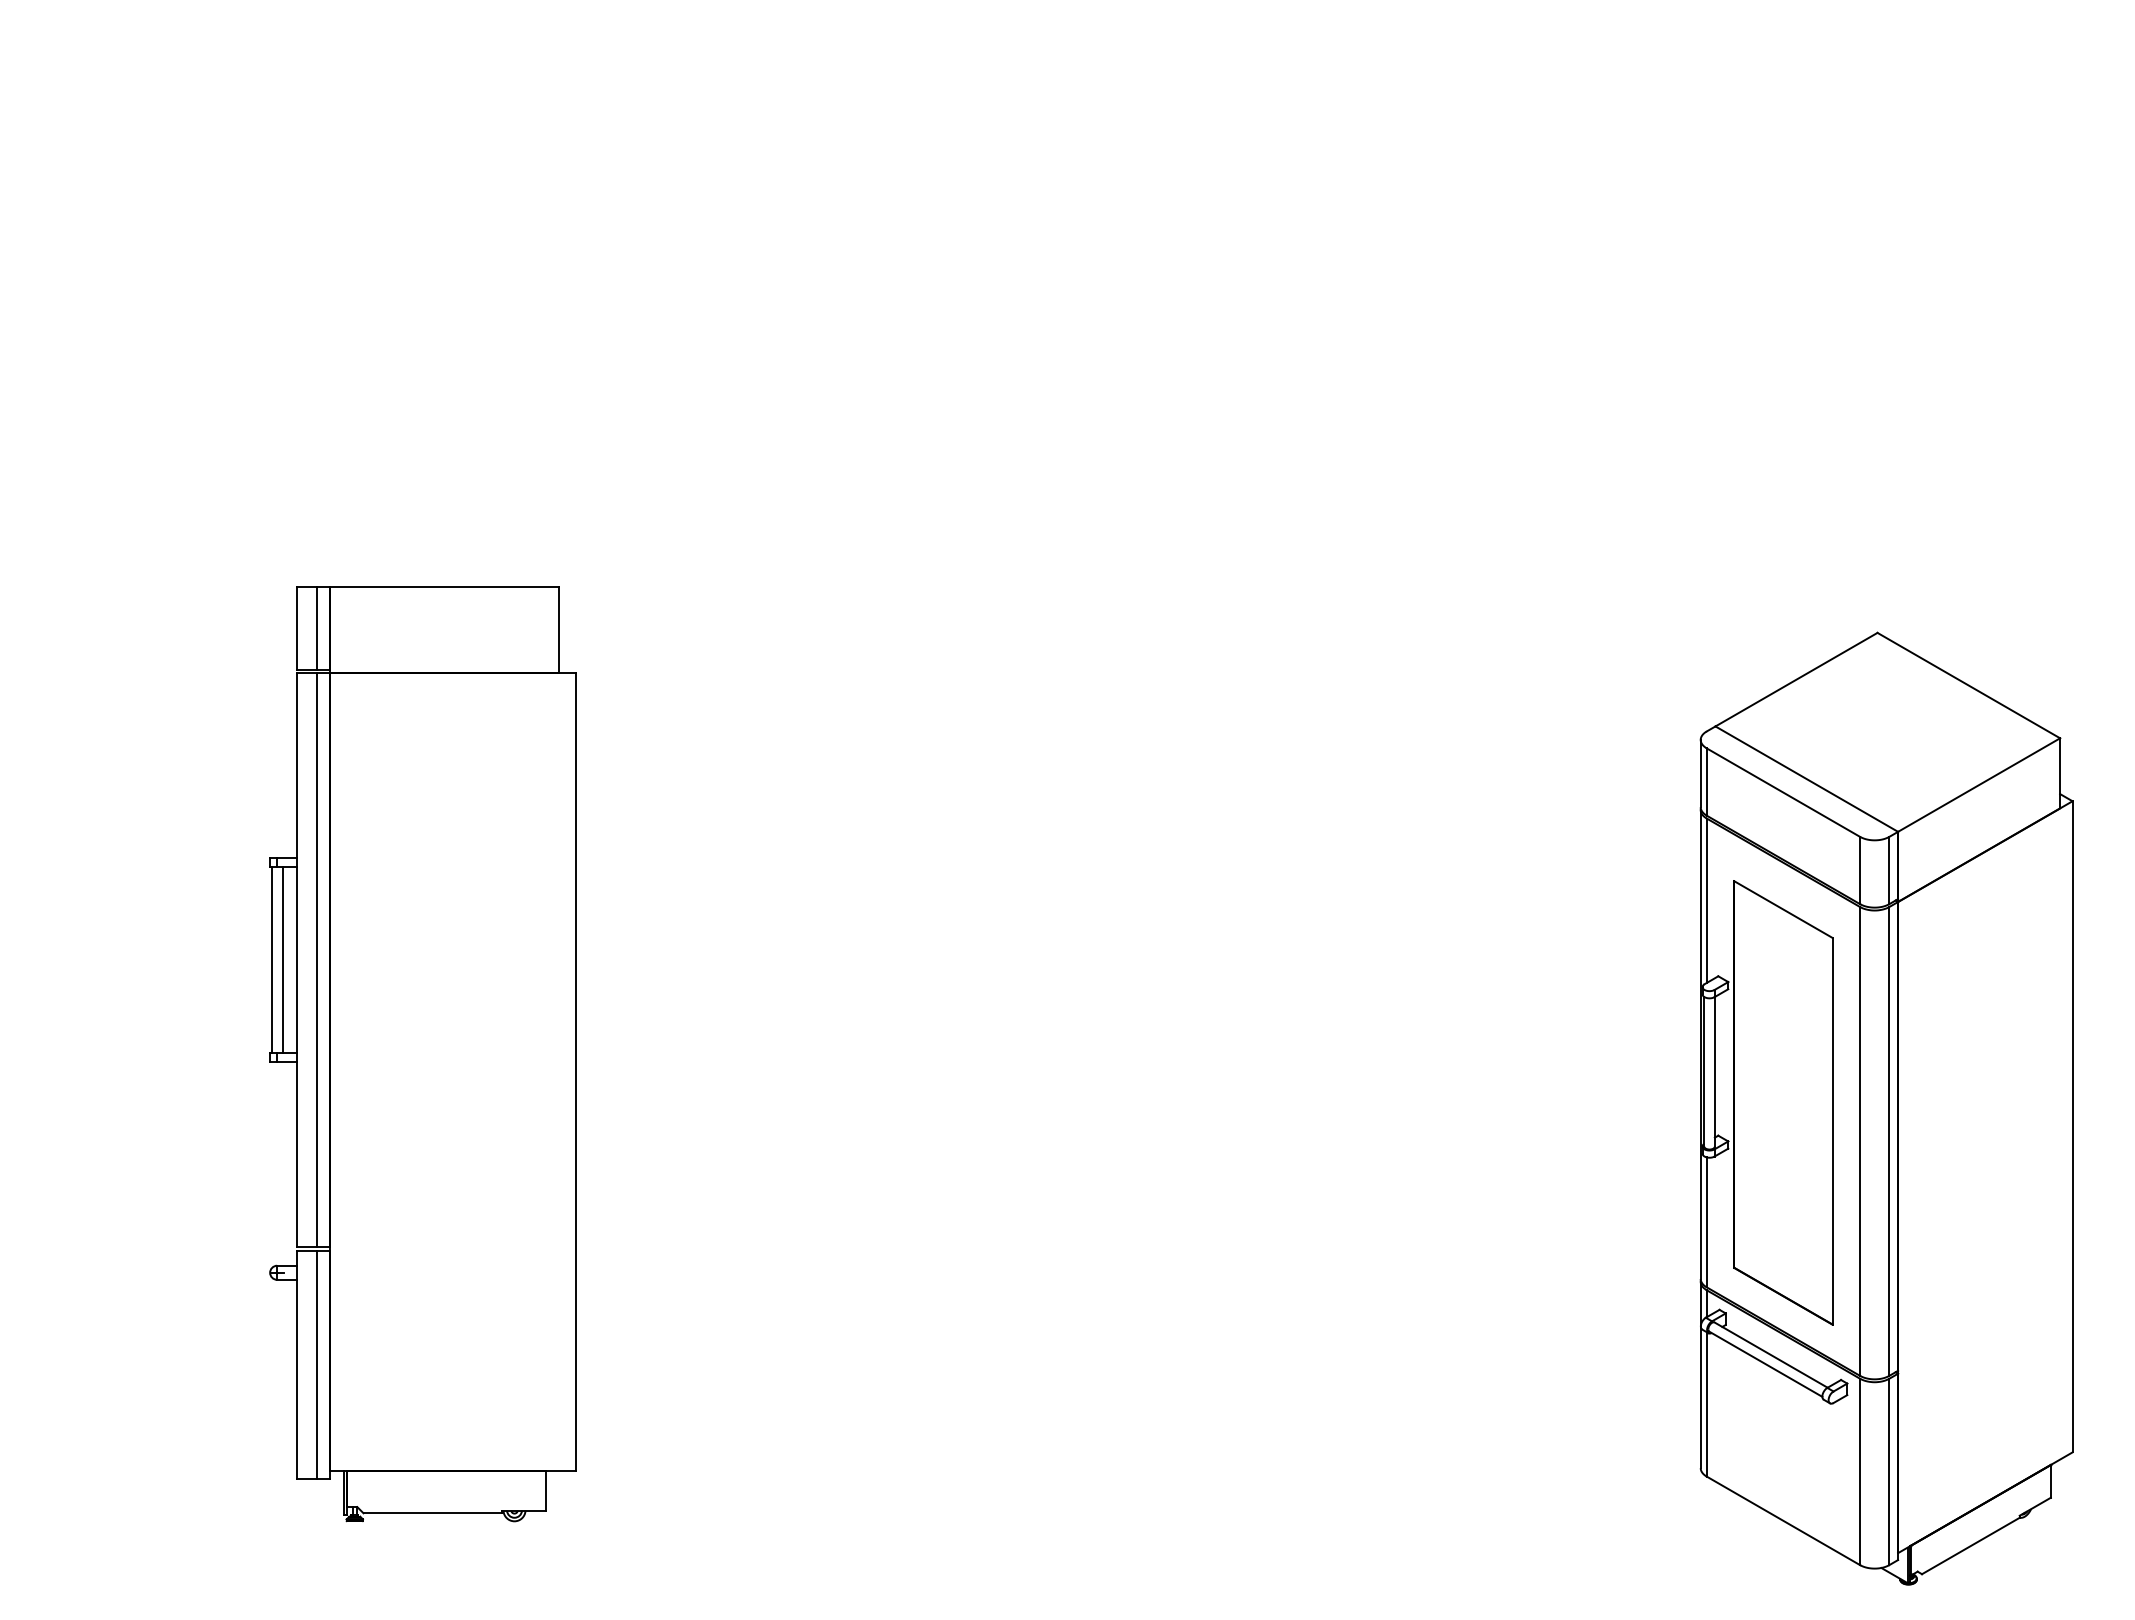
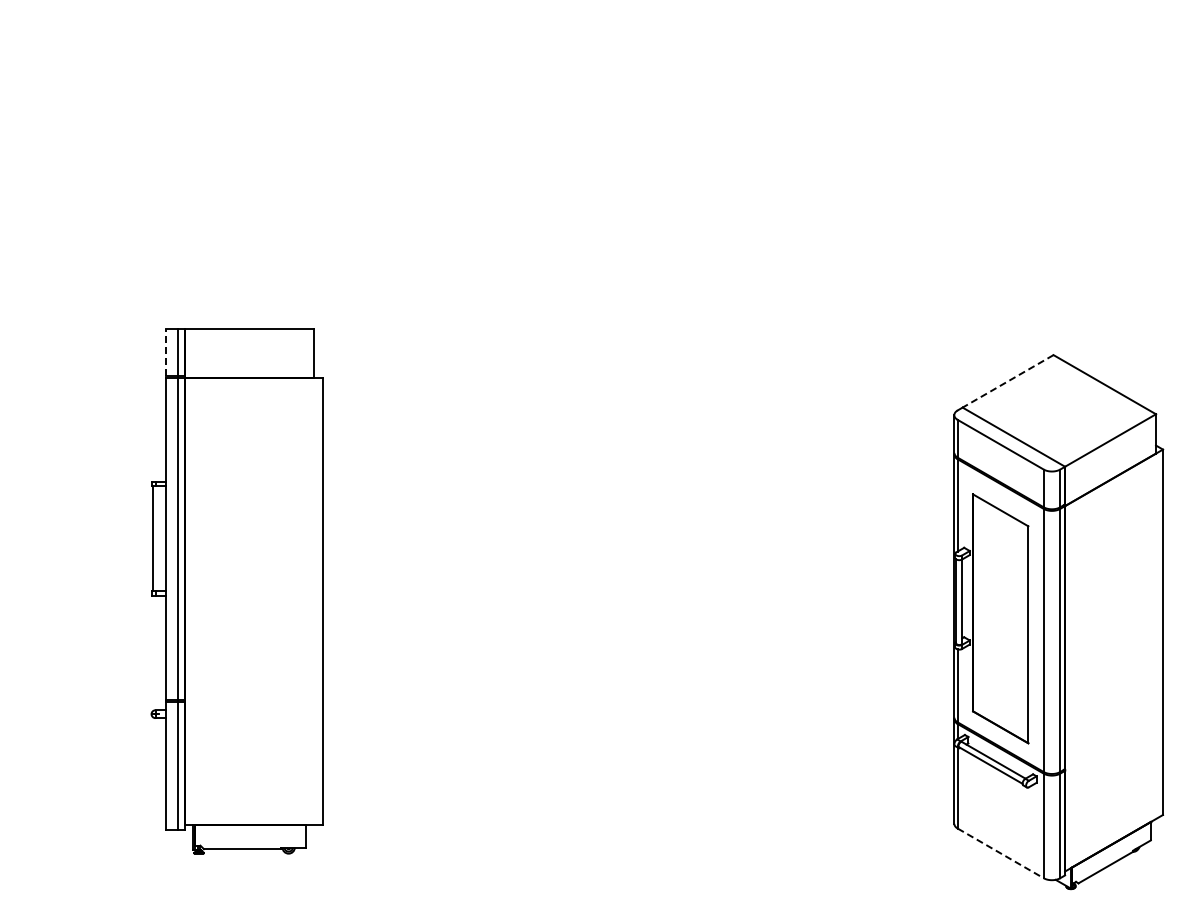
line: (296, 628) -> (166, 352), solid -> dashed
line: (1795, 679) -> (1007, 381), solid -> dashed
line: (282, 959) -> (158, 538), removed
line: (1782, 1521) -> (1000, 853), solid -> dashed

